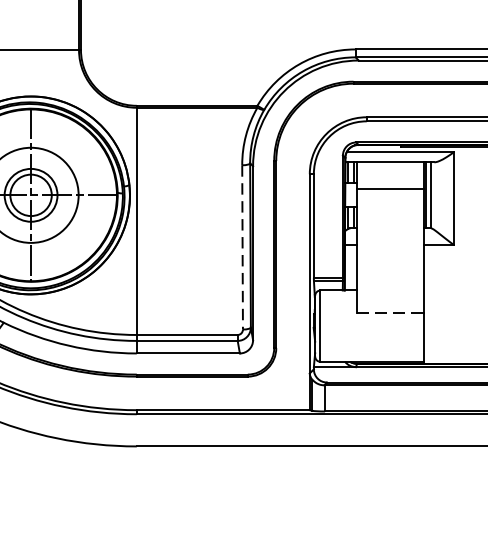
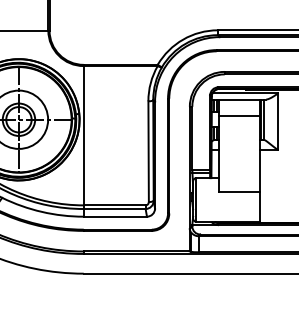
line: (242, 248) -> (148, 152), dashed -> solid
line: (390, 312) -> (239, 191), dashed -> solid

